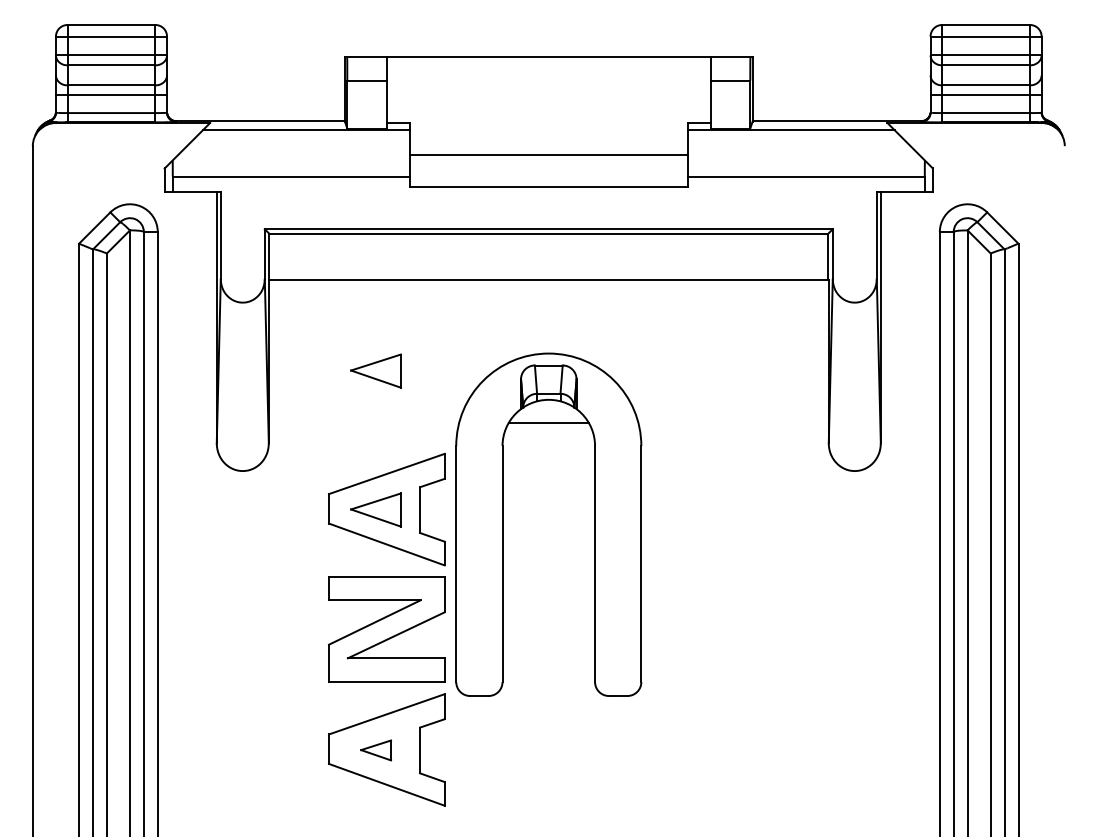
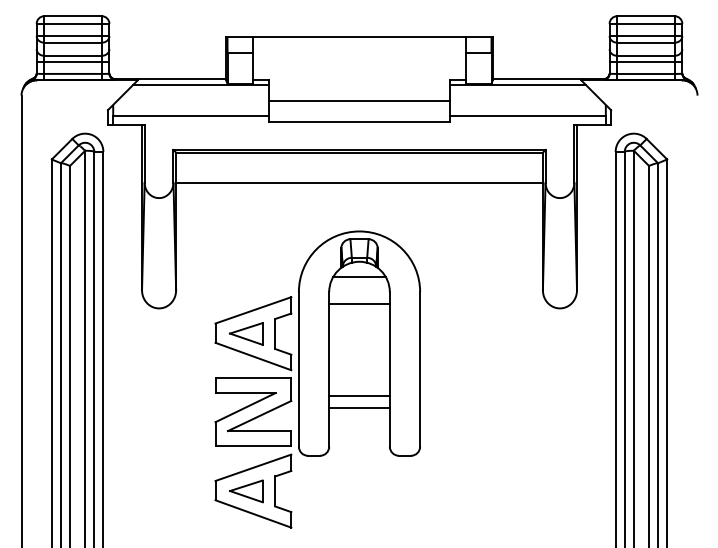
part: (376, 370) -> (246, 242), removed
line: (548, 465) -> (359, 304), added
line: (548, 603) -> (359, 395), added
line: (548, 623) -> (359, 408), added
part: (376, 750) -> (246, 491), size x1.67

